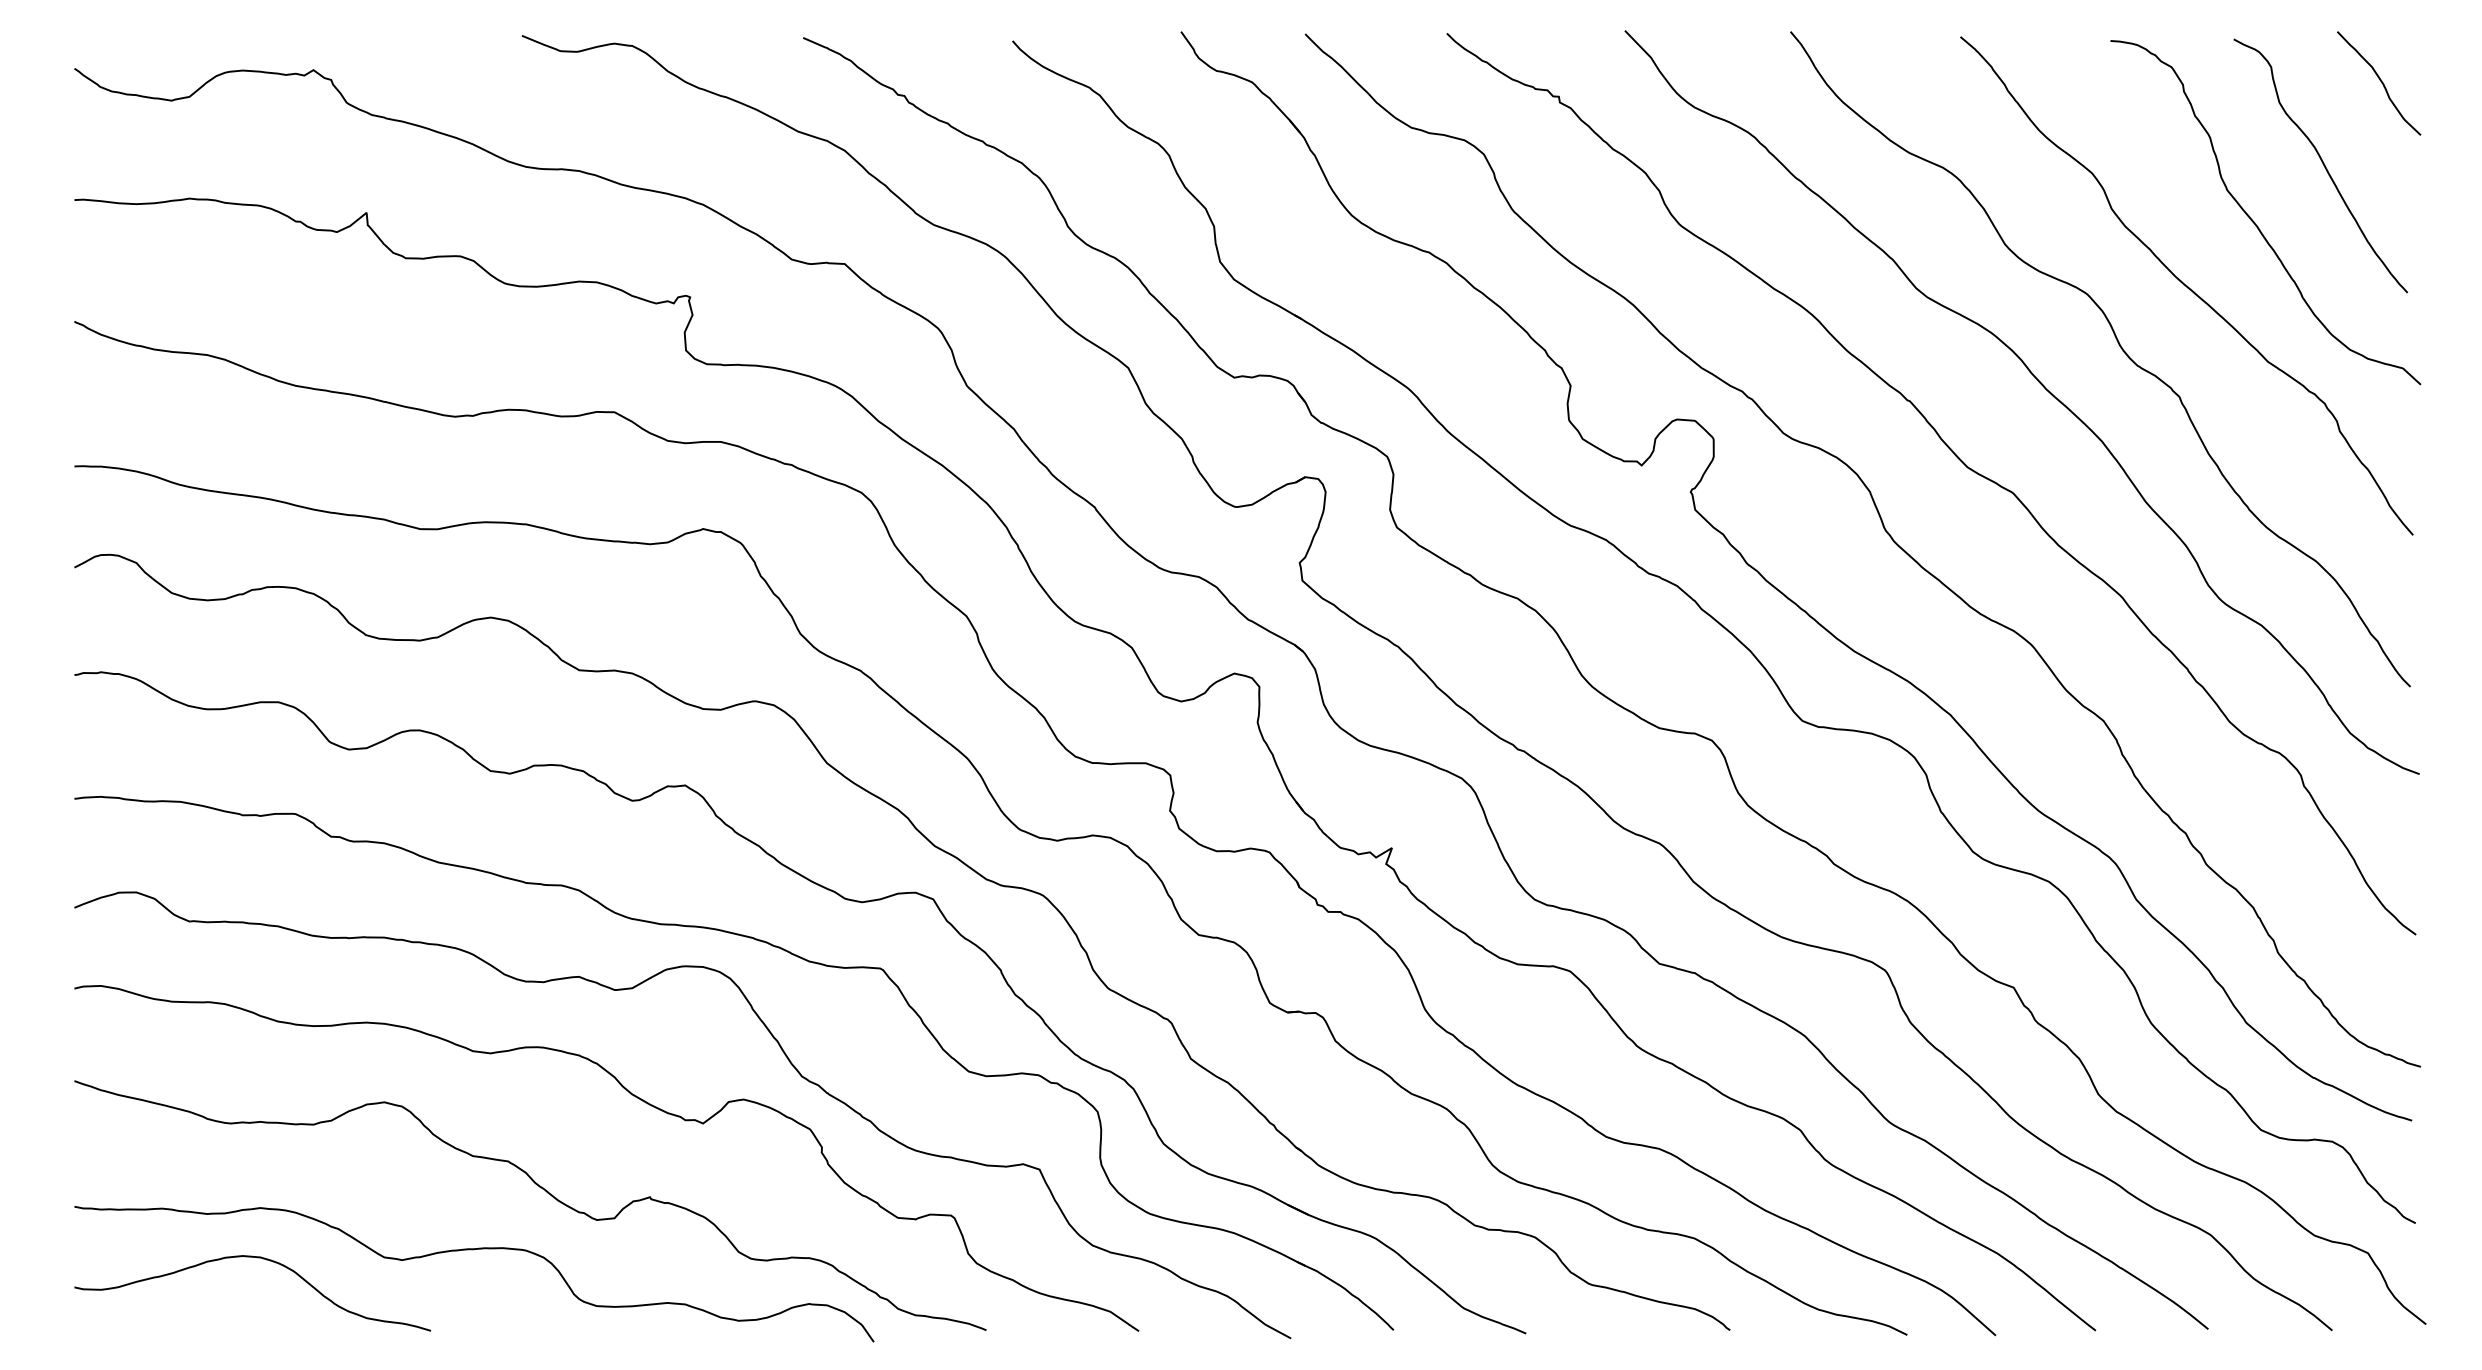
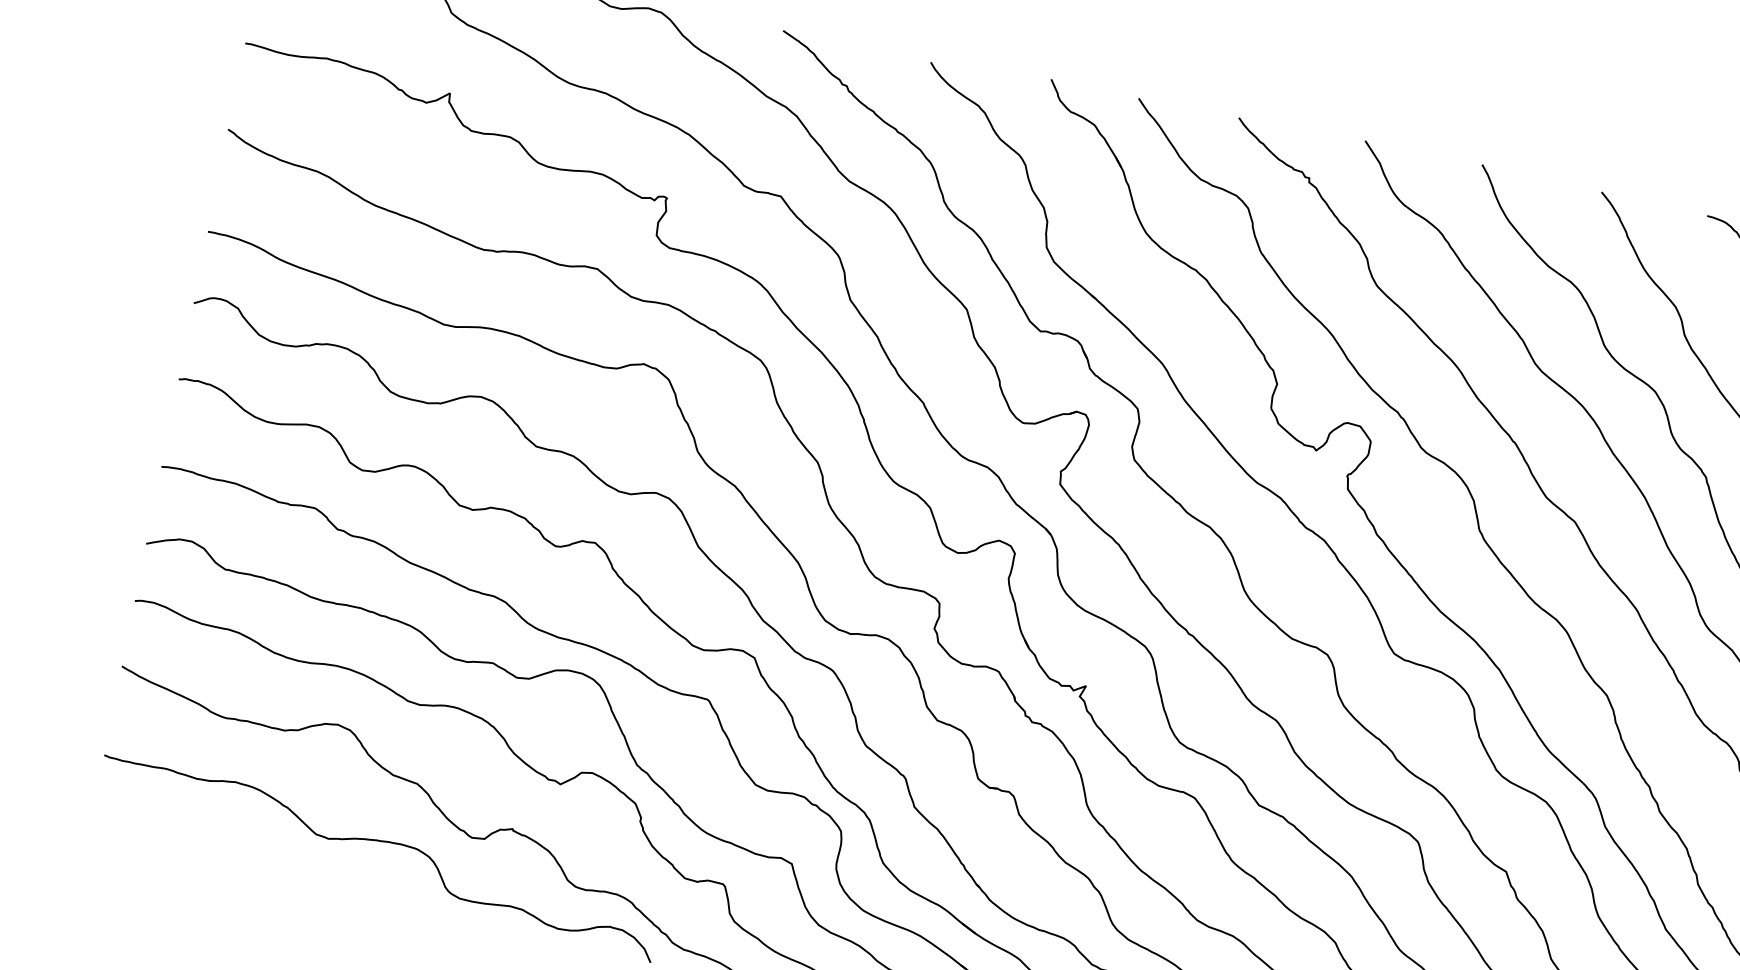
curve: (257, 1258) -> (226, 817), removed

